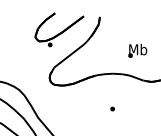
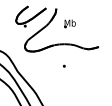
text: (136, 50) -> (69, 23), moved

